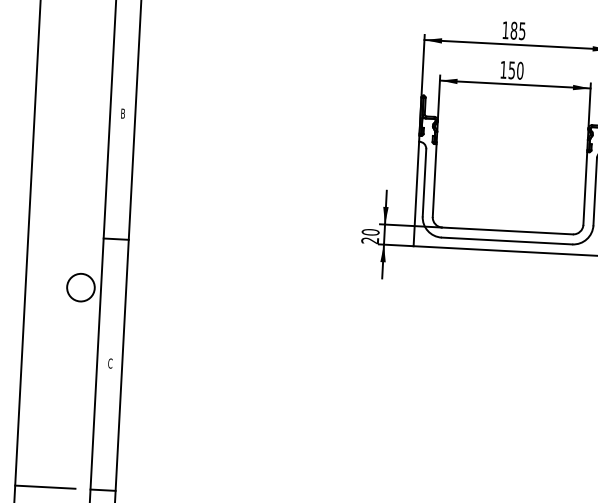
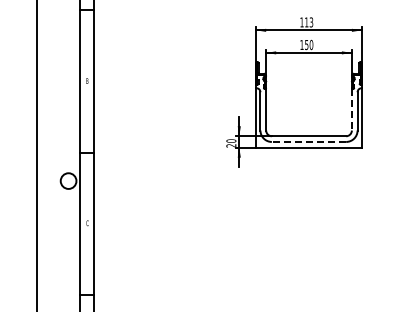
text: (518, 31) -> (309, 22), 185 -> 113
line: (584, 187) -> (351, 109), solid -> dashed
line: (506, 240) -> (308, 141), solid -> dashed
line: (45, 487) -> (54, 295), removed

